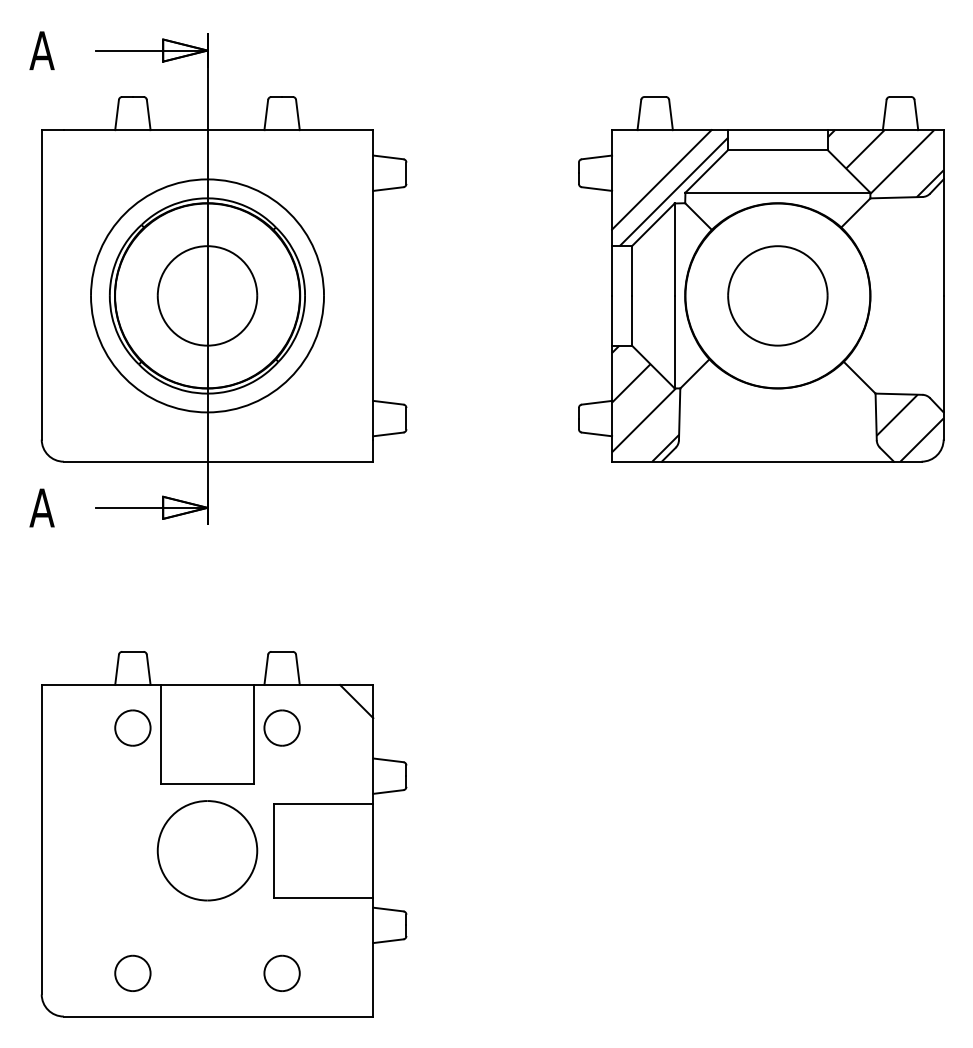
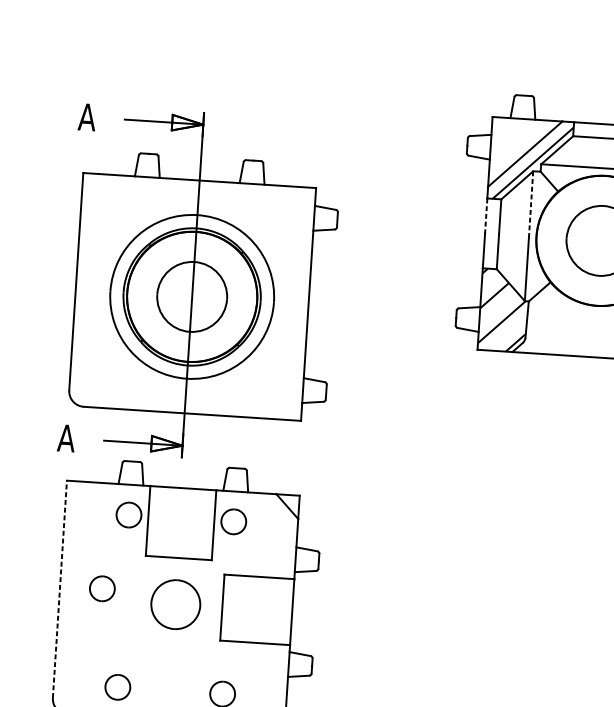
line: (674, 250) -> (530, 204), solid -> dashed
line: (612, 271) -> (486, 216), solid -> dashed
part: (218, 279) -> (200, 285), moved
part: (101, 834) -> (102, 588), added
line: (41, 839) -> (59, 589), solid -> dashed
part: (207, 850) -> (175, 604), size x0.7

